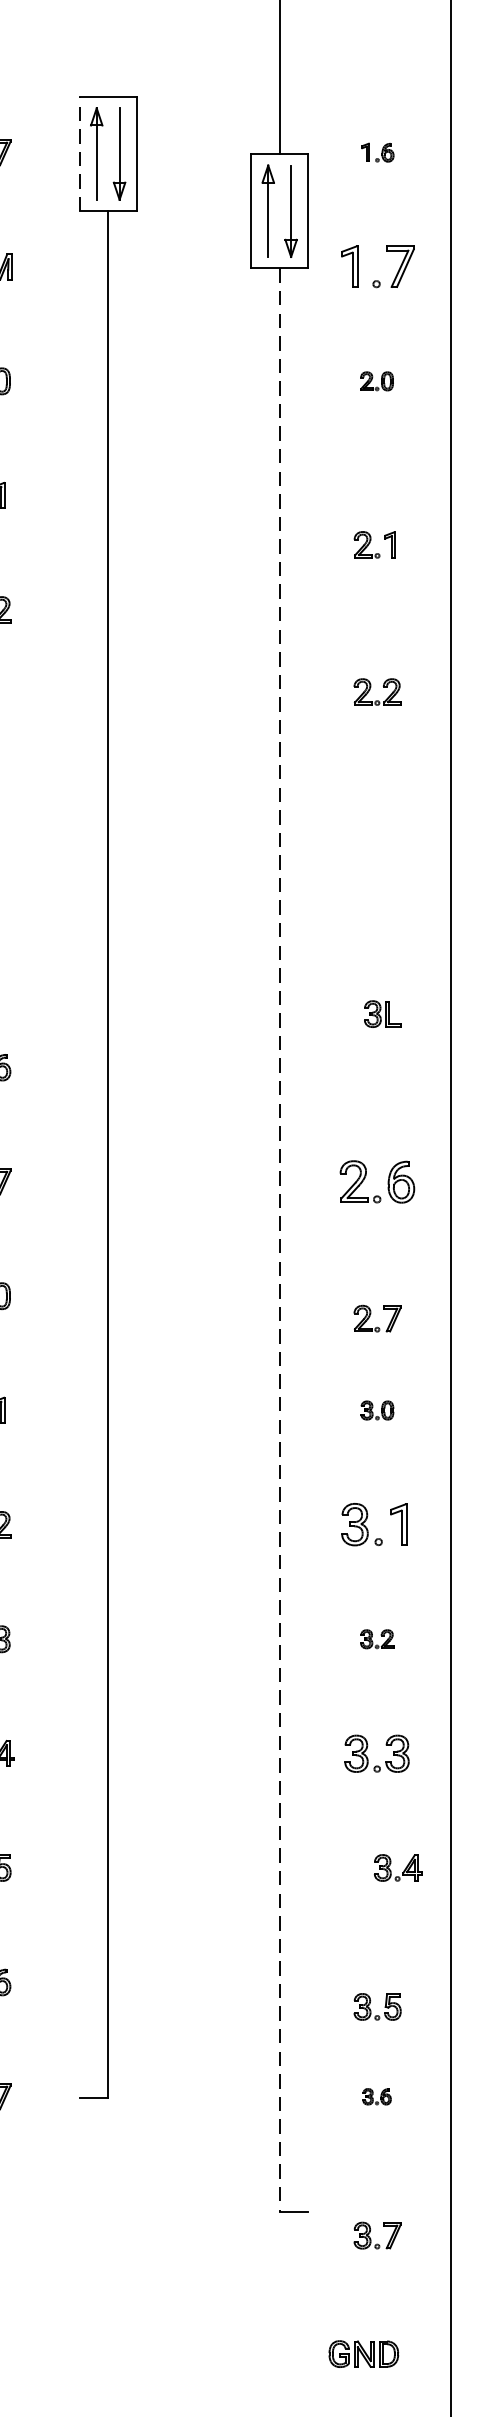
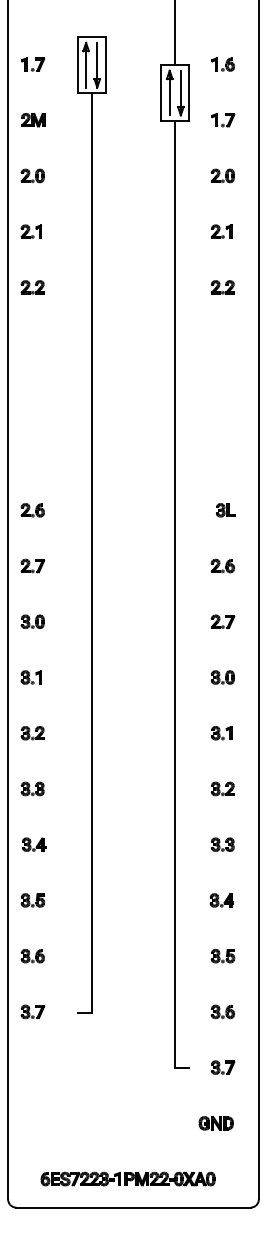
part: (376, 152) -> (222, 64), size x1.43
line: (79, 154) -> (77, 65), dashed -> solid
part: (378, 267) -> (223, 120), size x0.62
part: (376, 380) -> (222, 175), size x1.43
part: (374, 544) -> (221, 231), moved
part: (376, 692) -> (222, 287), moved
part: (382, 1014) -> (225, 510), moved
part: (376, 1180) -> (222, 565), size x0.62
line: (280, 1240) -> (175, 594), dashed -> solid
part: (376, 1318) -> (222, 621), moved
part: (376, 1410) -> (222, 677), size x1.43
part: (374, 1525) -> (221, 733), size x0.62
part: (376, 1638) -> (222, 788), size x1.43
part: (376, 1753) -> (222, 844), size x0.71
part: (397, 1868) -> (221, 900), moved
part: (376, 2007) -> (222, 956), moved
part: (376, 2095) -> (222, 1011), size x1.67
part: (378, 2235) -> (223, 1067), moved
part: (362, 2354) -> (215, 1123), moved

